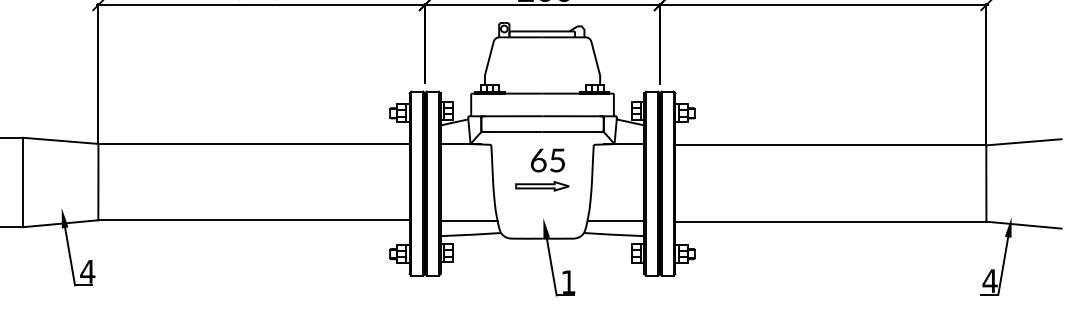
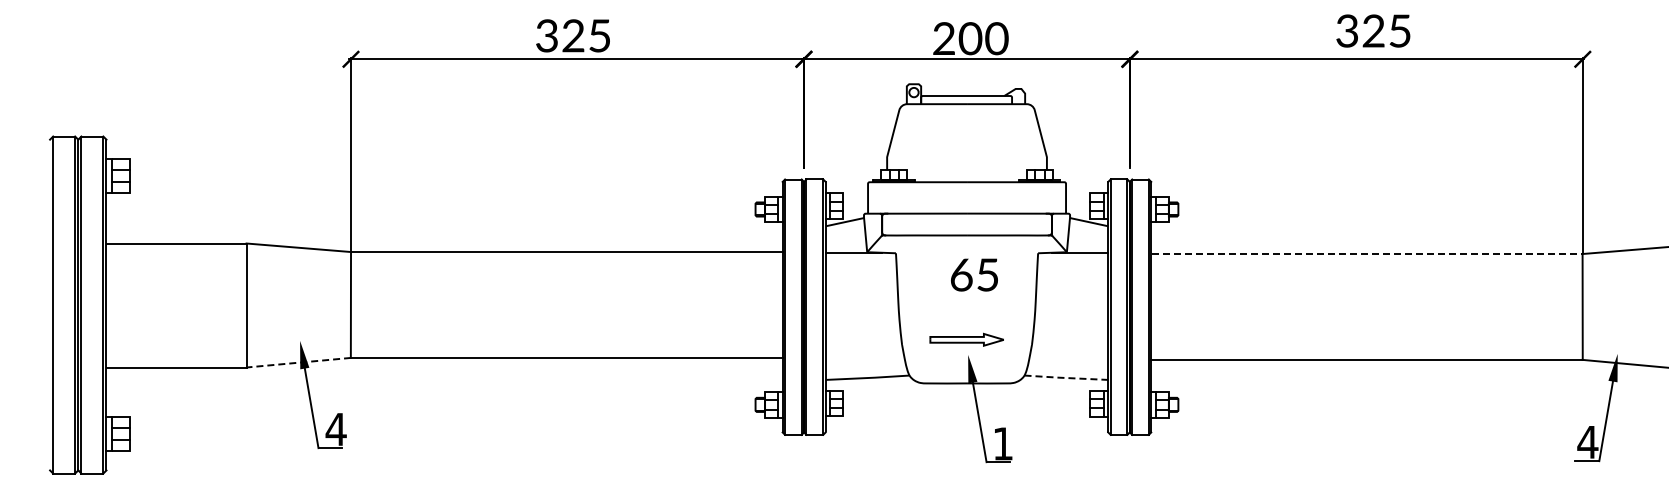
line: (831, 145) -> (1367, 253), solid -> dashed
part: (542, 186) -> (966, 339), moved
line: (468, 220) -> (864, 358), removed
line: (615, 220) -> (1068, 358), removed
line: (60, 223) -> (298, 362), solid -> dashed
line: (613, 235) -> (1065, 378), solid -> dashed

